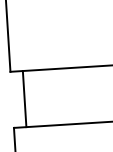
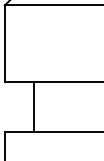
line: (25, 98) -> (34, 106), moved

